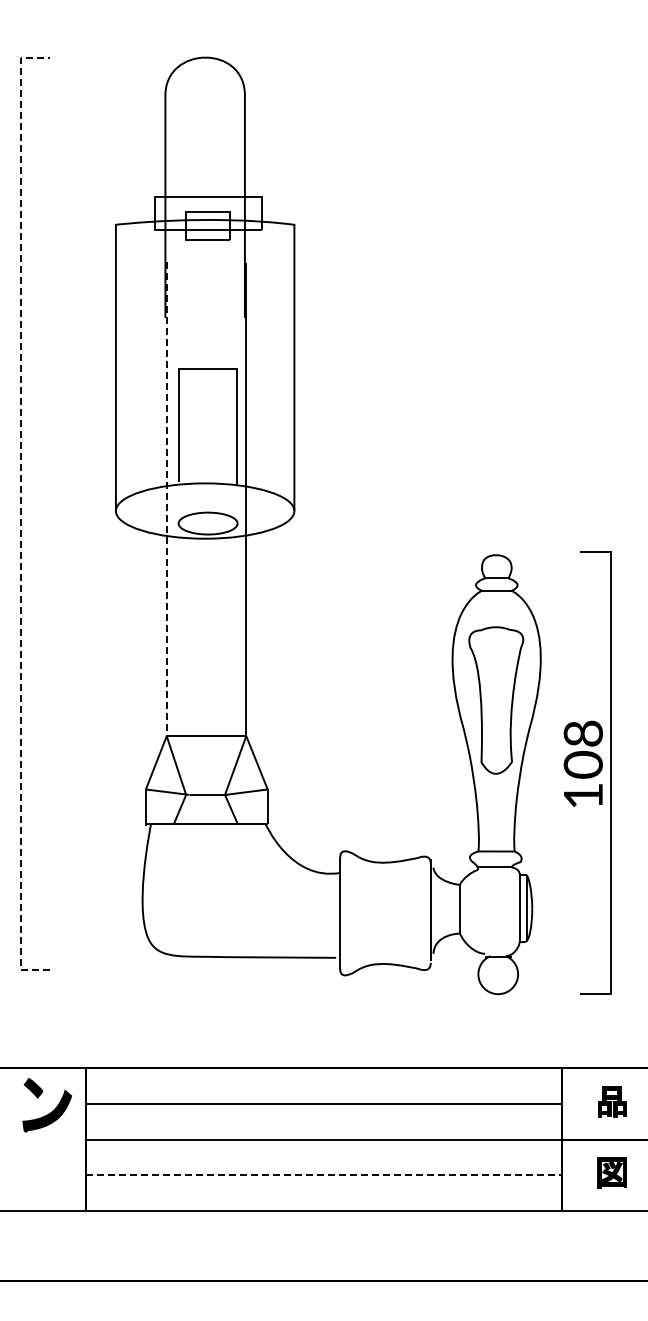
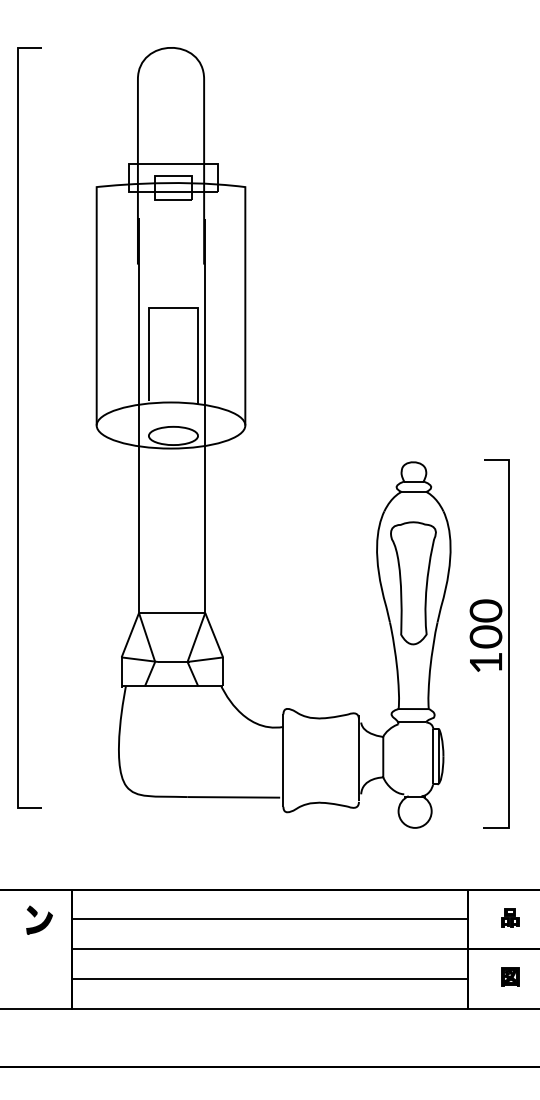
line: (166, 499) -> (138, 415), dashed -> solid
line: (21, 513) -> (18, 427), dashed -> solid
text: (583, 733) -> (486, 610), 108 -> 100
part: (612, 1101) -> (510, 917), size x0.71
part: (47, 1104) -> (39, 919), size x0.62
part: (612, 1173) -> (510, 977), size x0.71
line: (324, 1175) -> (270, 978), dashed -> solid

